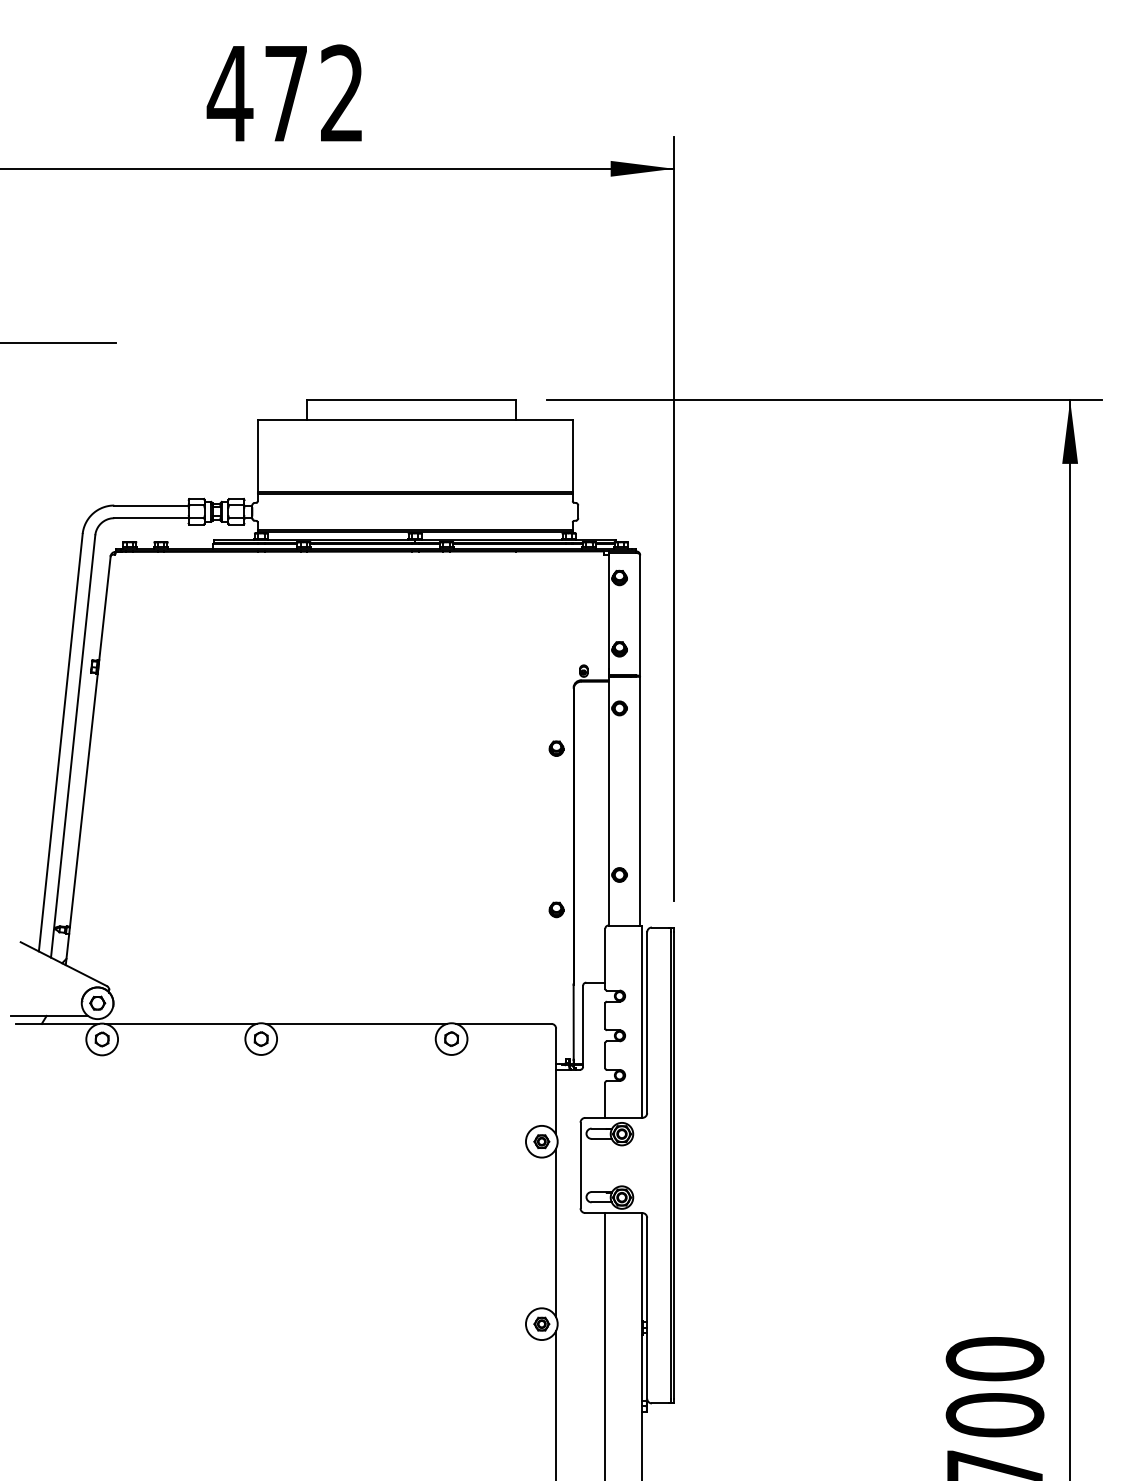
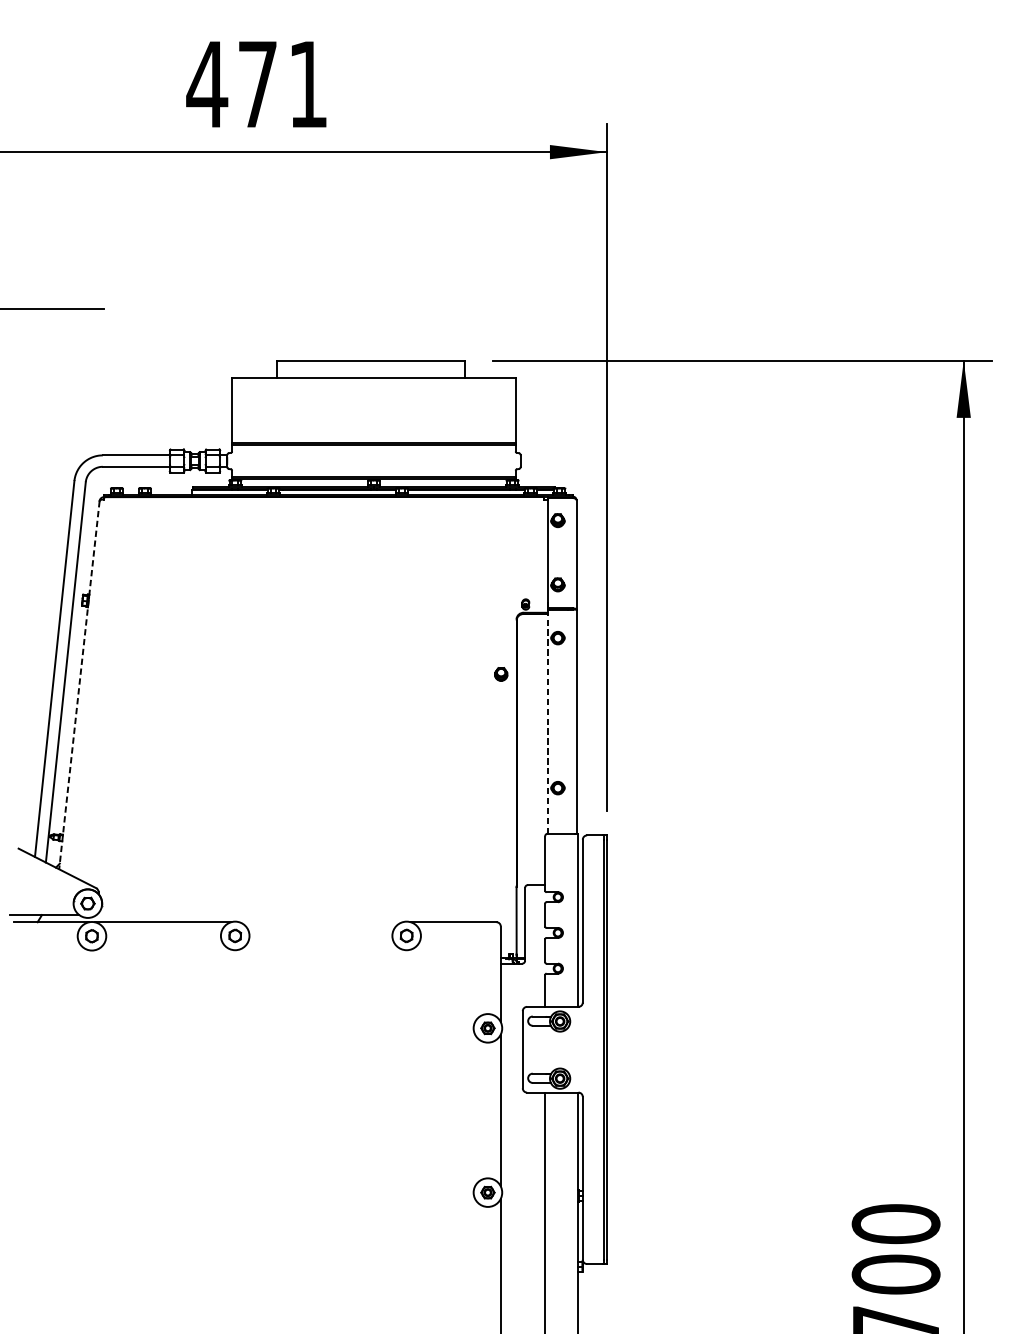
text: (341, 92) -> (307, 83), 472 -> 471
line: (88, 760) -> (79, 685), solid -> dashed
line: (608, 801) -> (547, 721), solid -> dashed
part: (556, 909) -> (501, 819), removed
line: (356, 1023) -> (321, 921), removed

